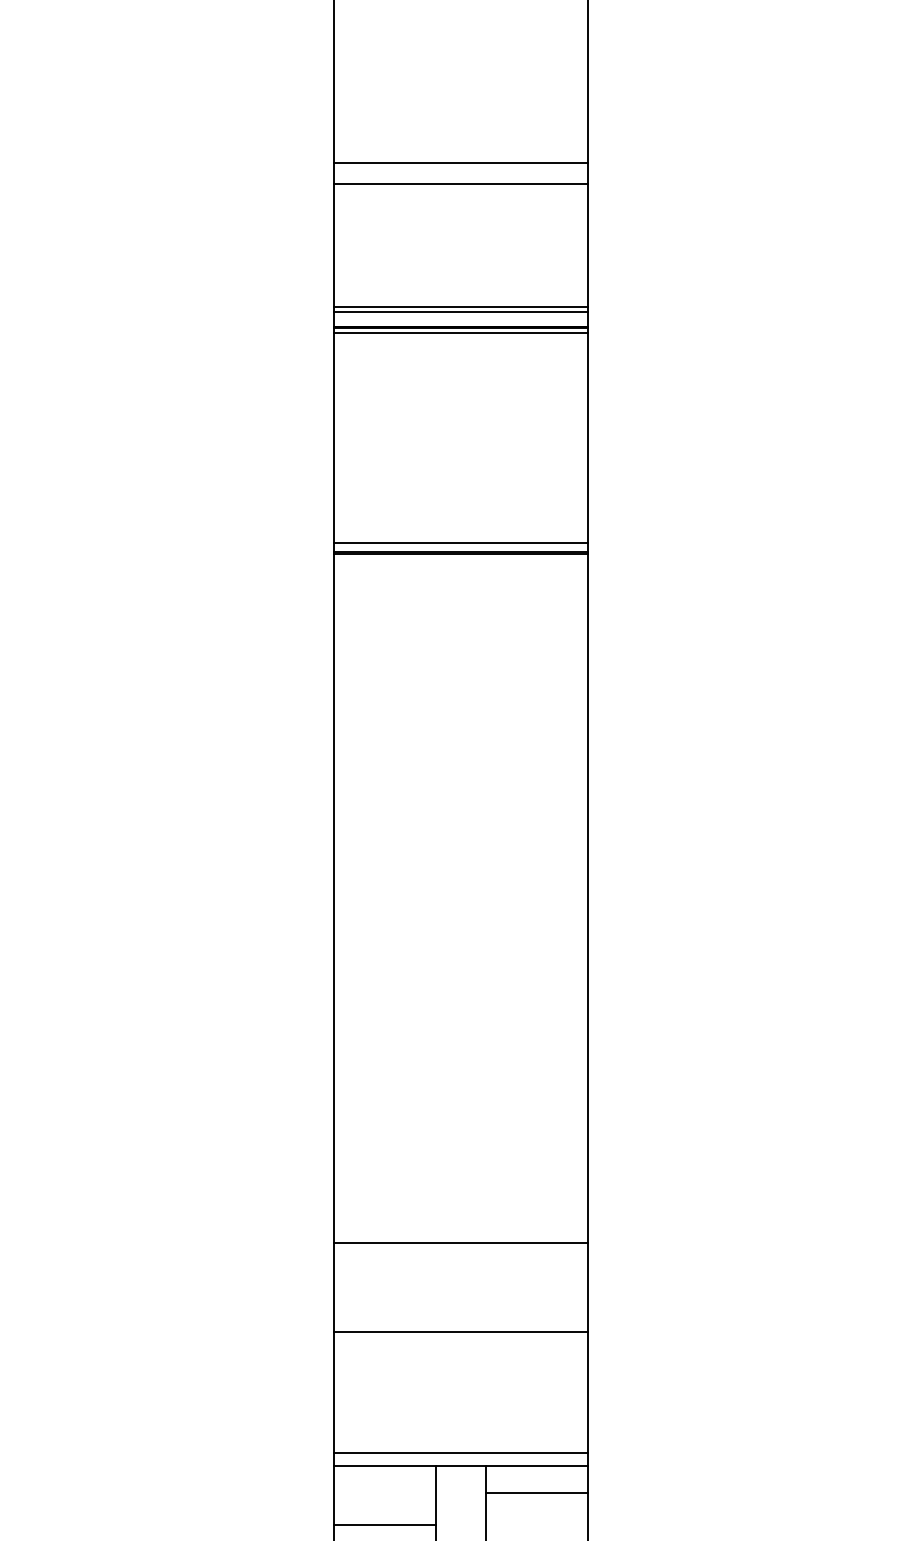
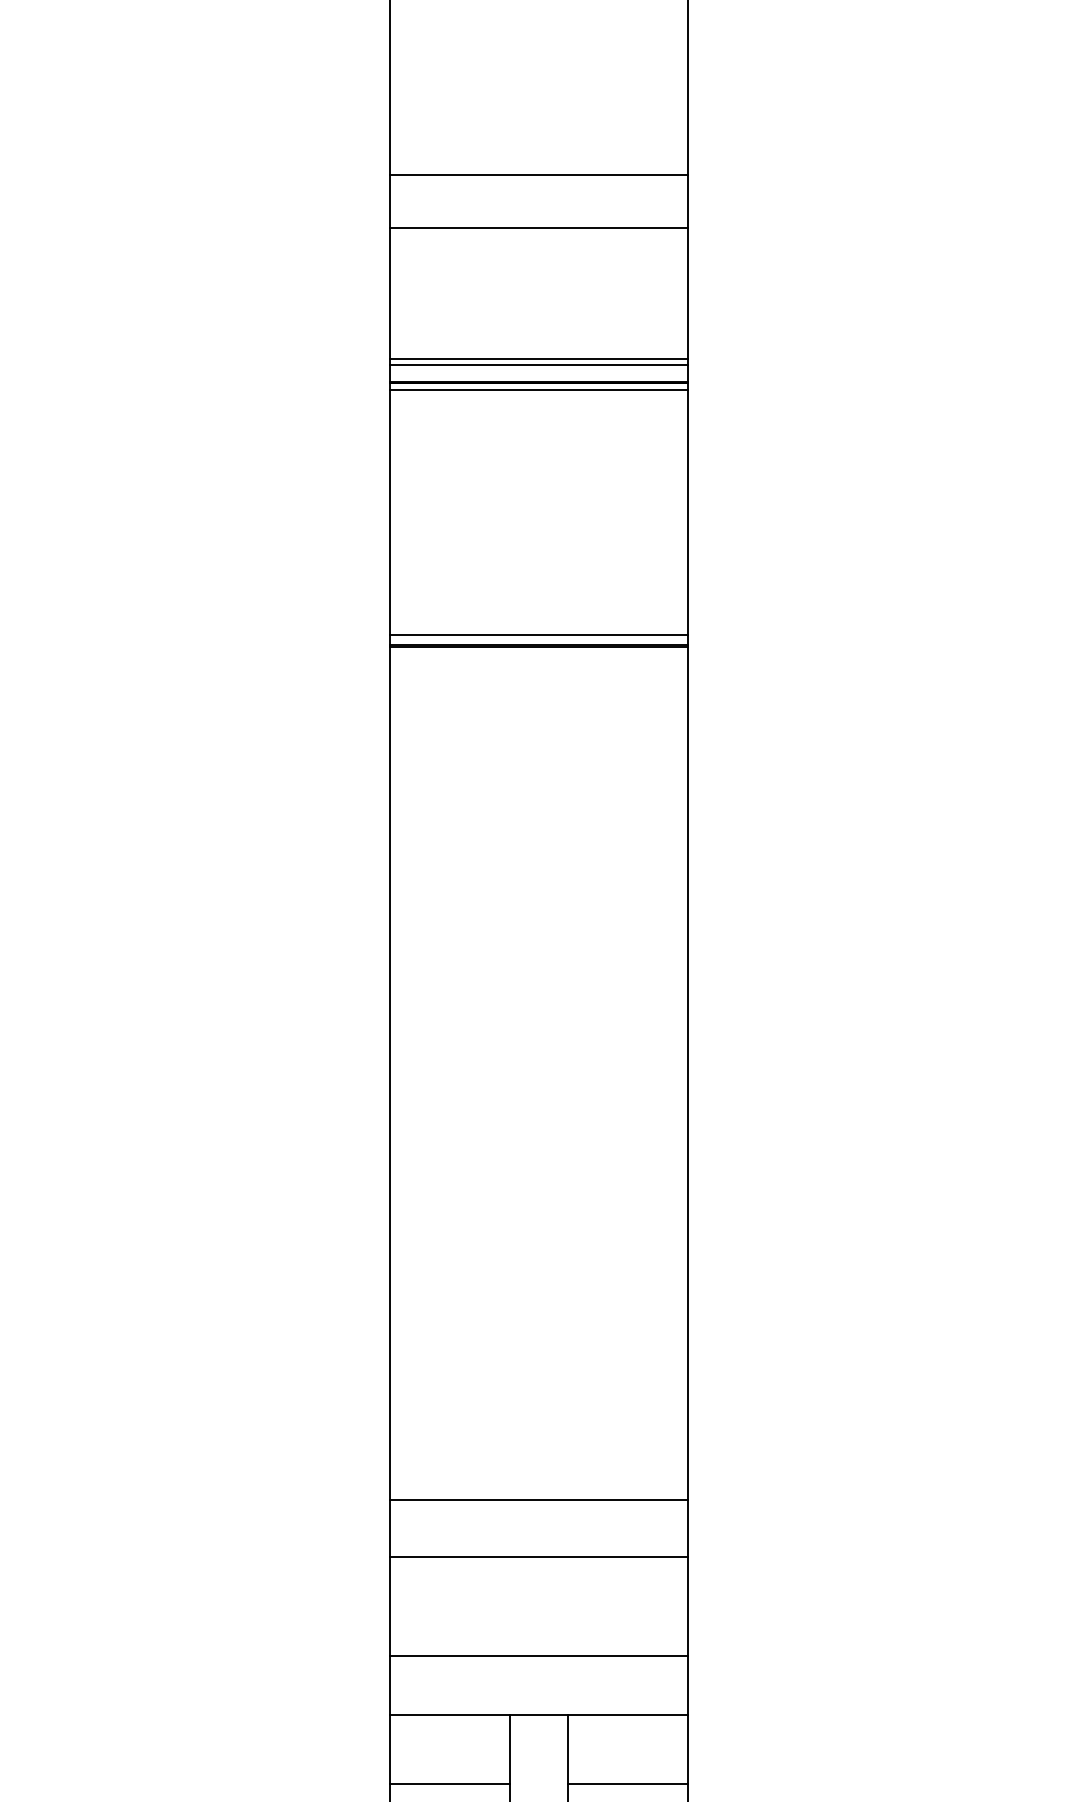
line: (460, 163) -> (538, 228), moved
line: (460, 183) -> (538, 174), moved
line: (460, 1243) -> (538, 1500), moved
line: (460, 1452) -> (538, 1656), moved
line: (536, 1493) -> (627, 1783), moved

